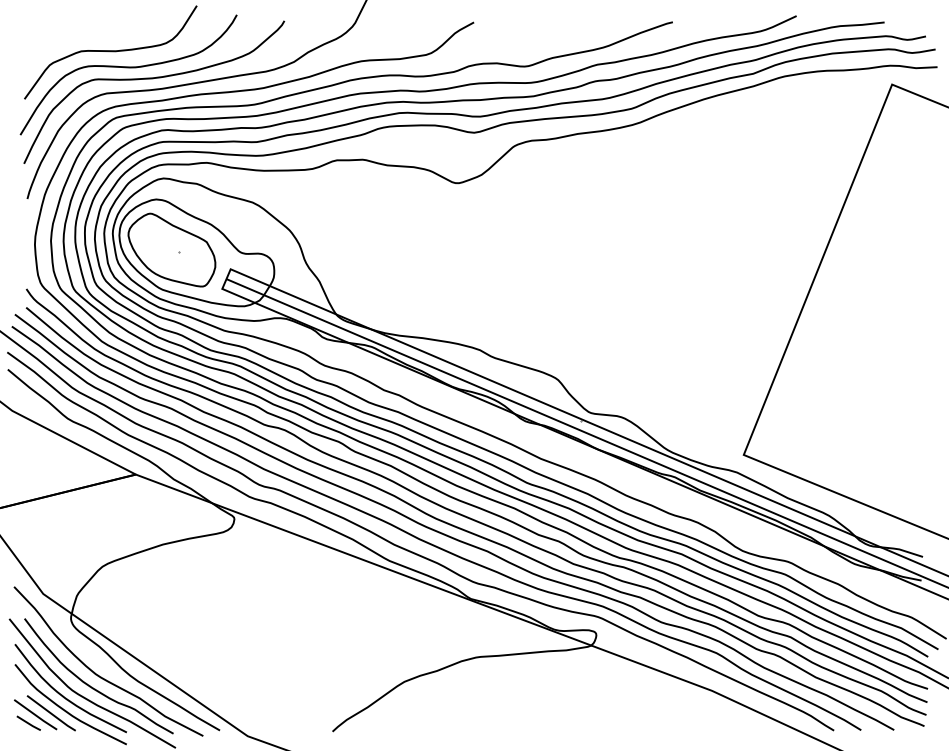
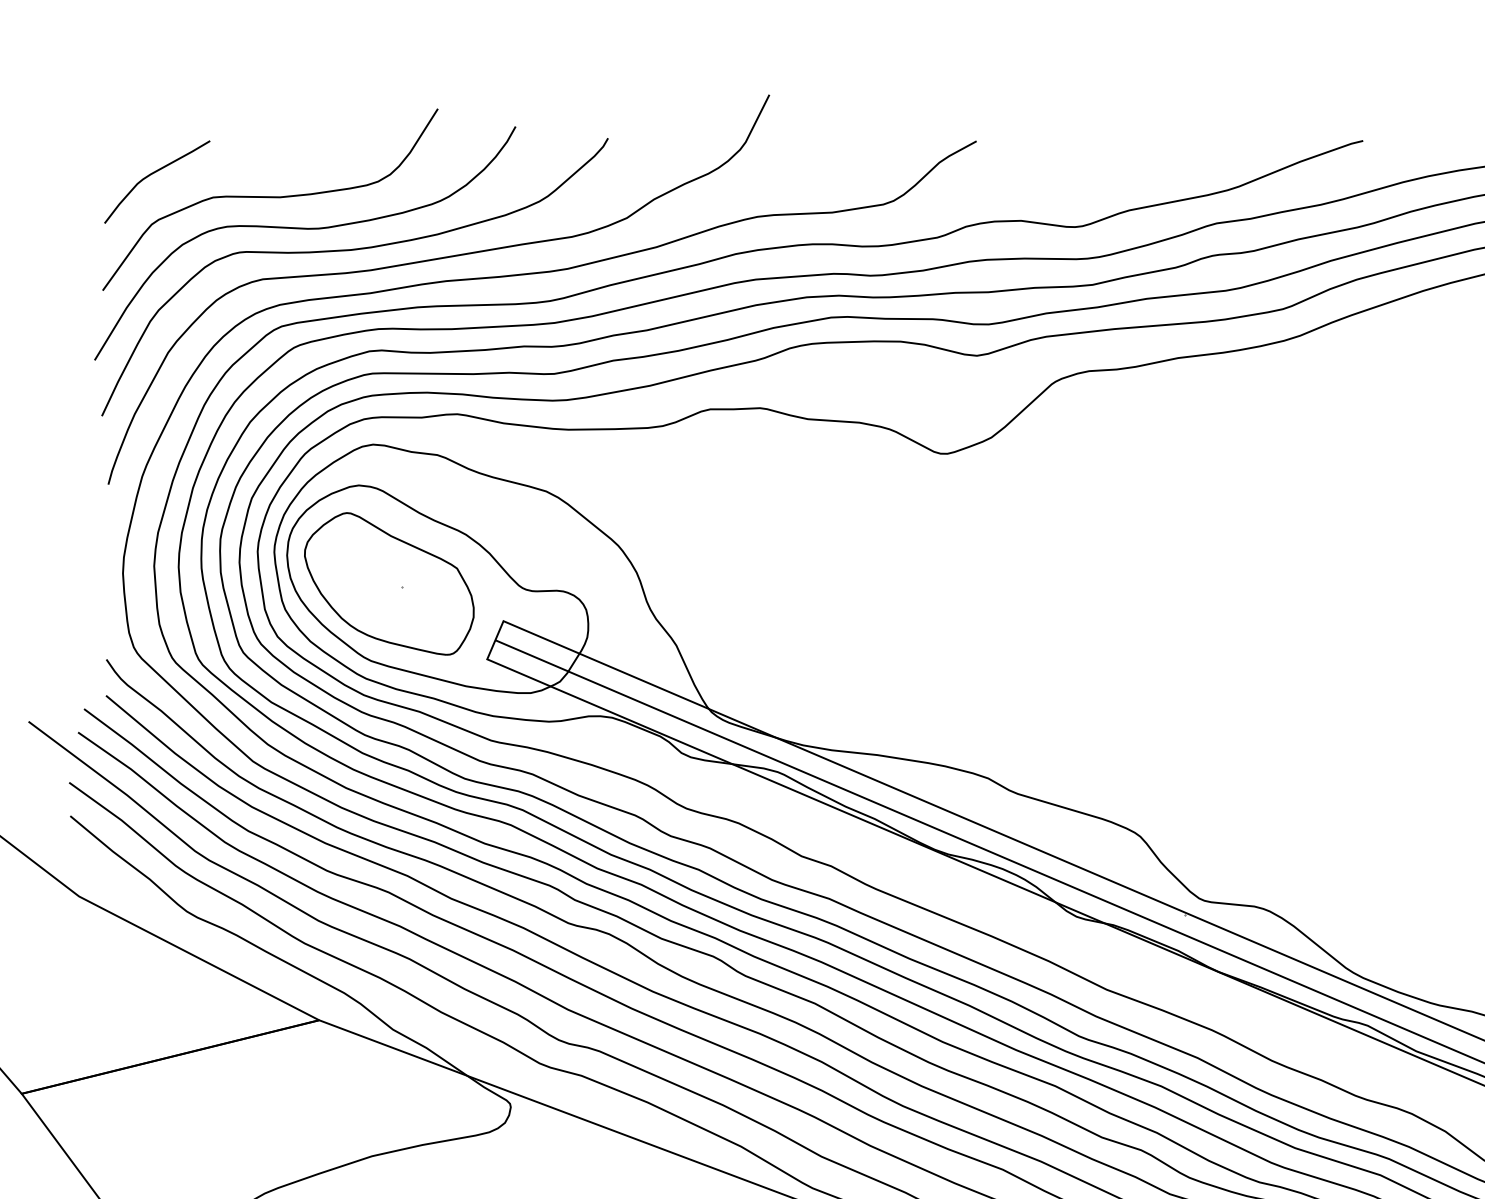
curve: (51, 39) -> (155, 174), added

